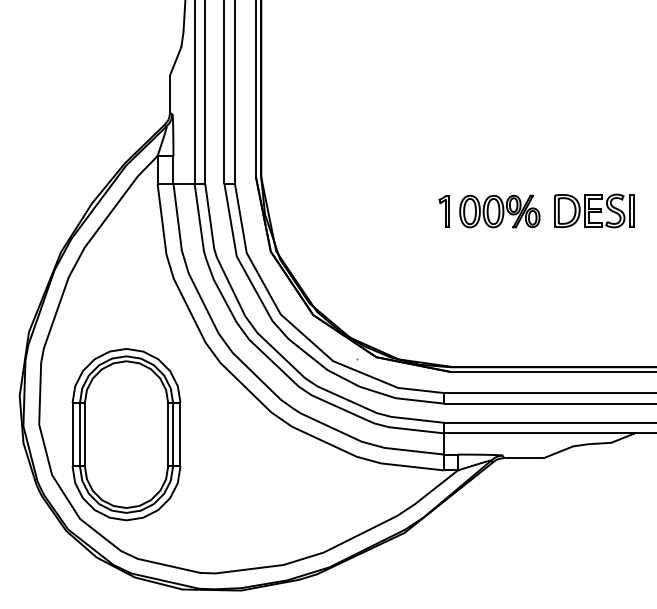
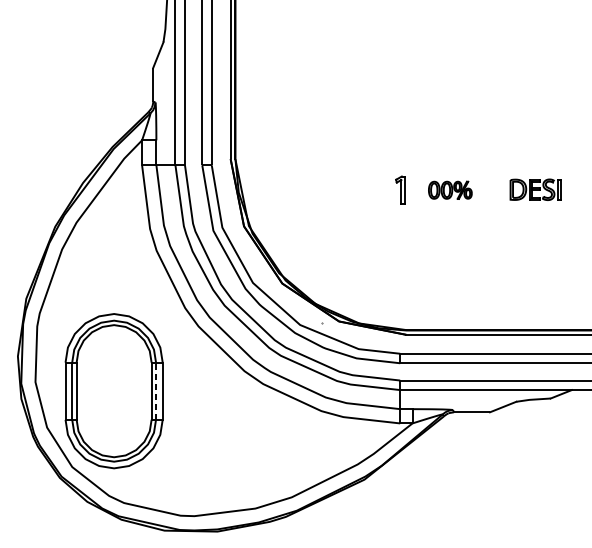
part: (594, 210) -> (535, 189), size x0.7
part: (499, 211) -> (449, 190), size x0.6
line: (173, 434) -> (156, 391), solid -> dashed

